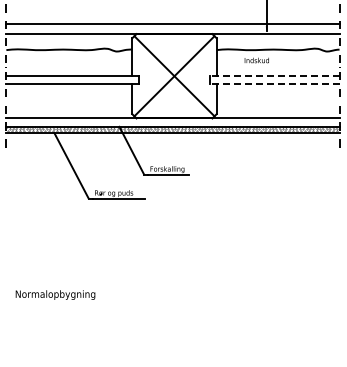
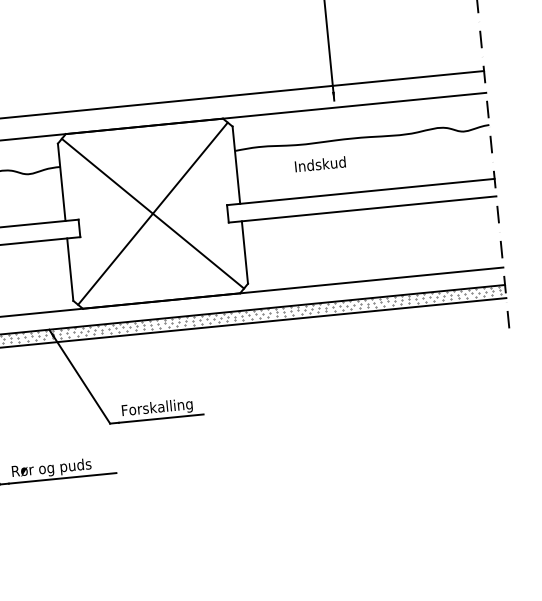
line: (274, 75) -> (359, 191), dashed -> solid
line: (274, 84) -> (361, 210), dashed -> solid

